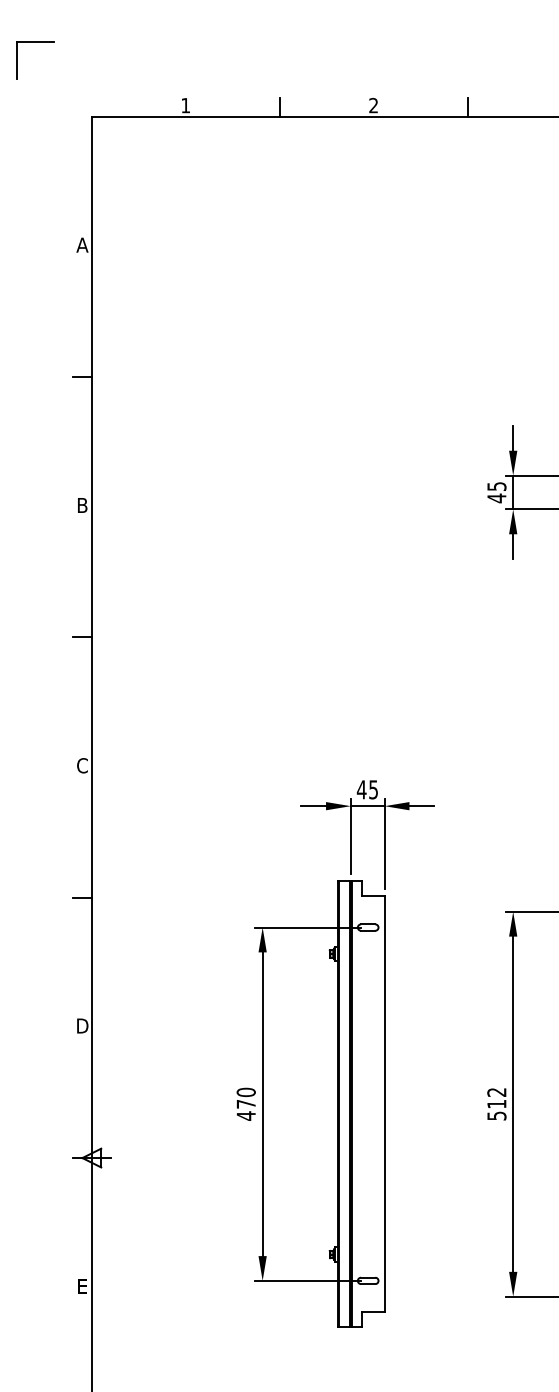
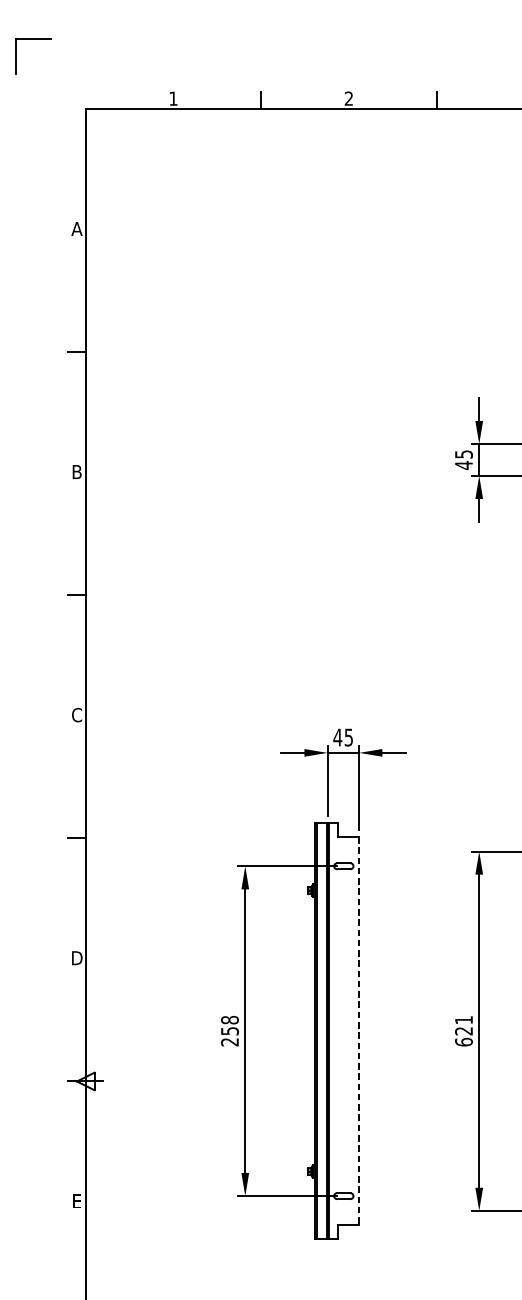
text: (245, 1103) -> (229, 1030), 470 -> 258
line: (384, 1104) -> (359, 1031), solid -> dashed
text: (496, 1104) -> (463, 1031), 512 -> 621

